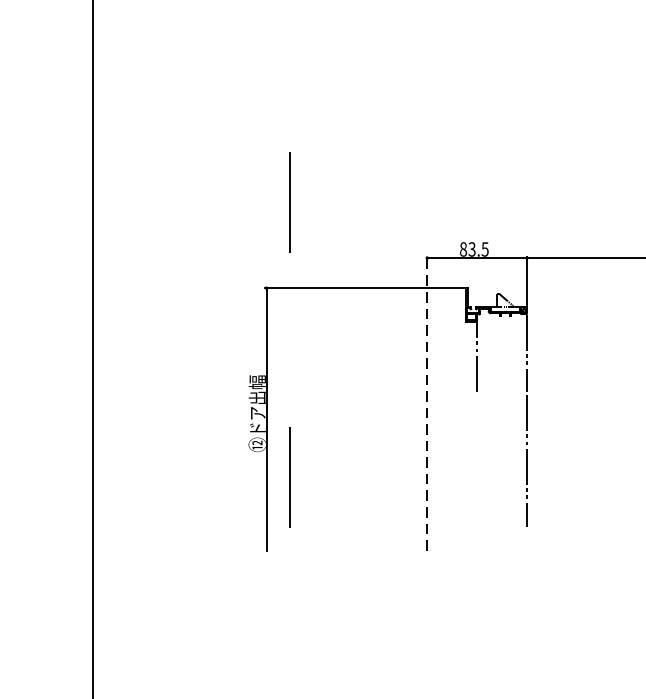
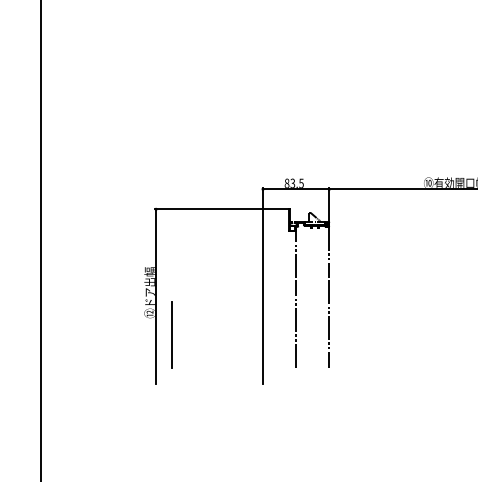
line: (289, 201) -> (171, 151), removed
line: (428, 404) -> (263, 286), dashed -> solid
line: (476, 459) -> (295, 323), added

